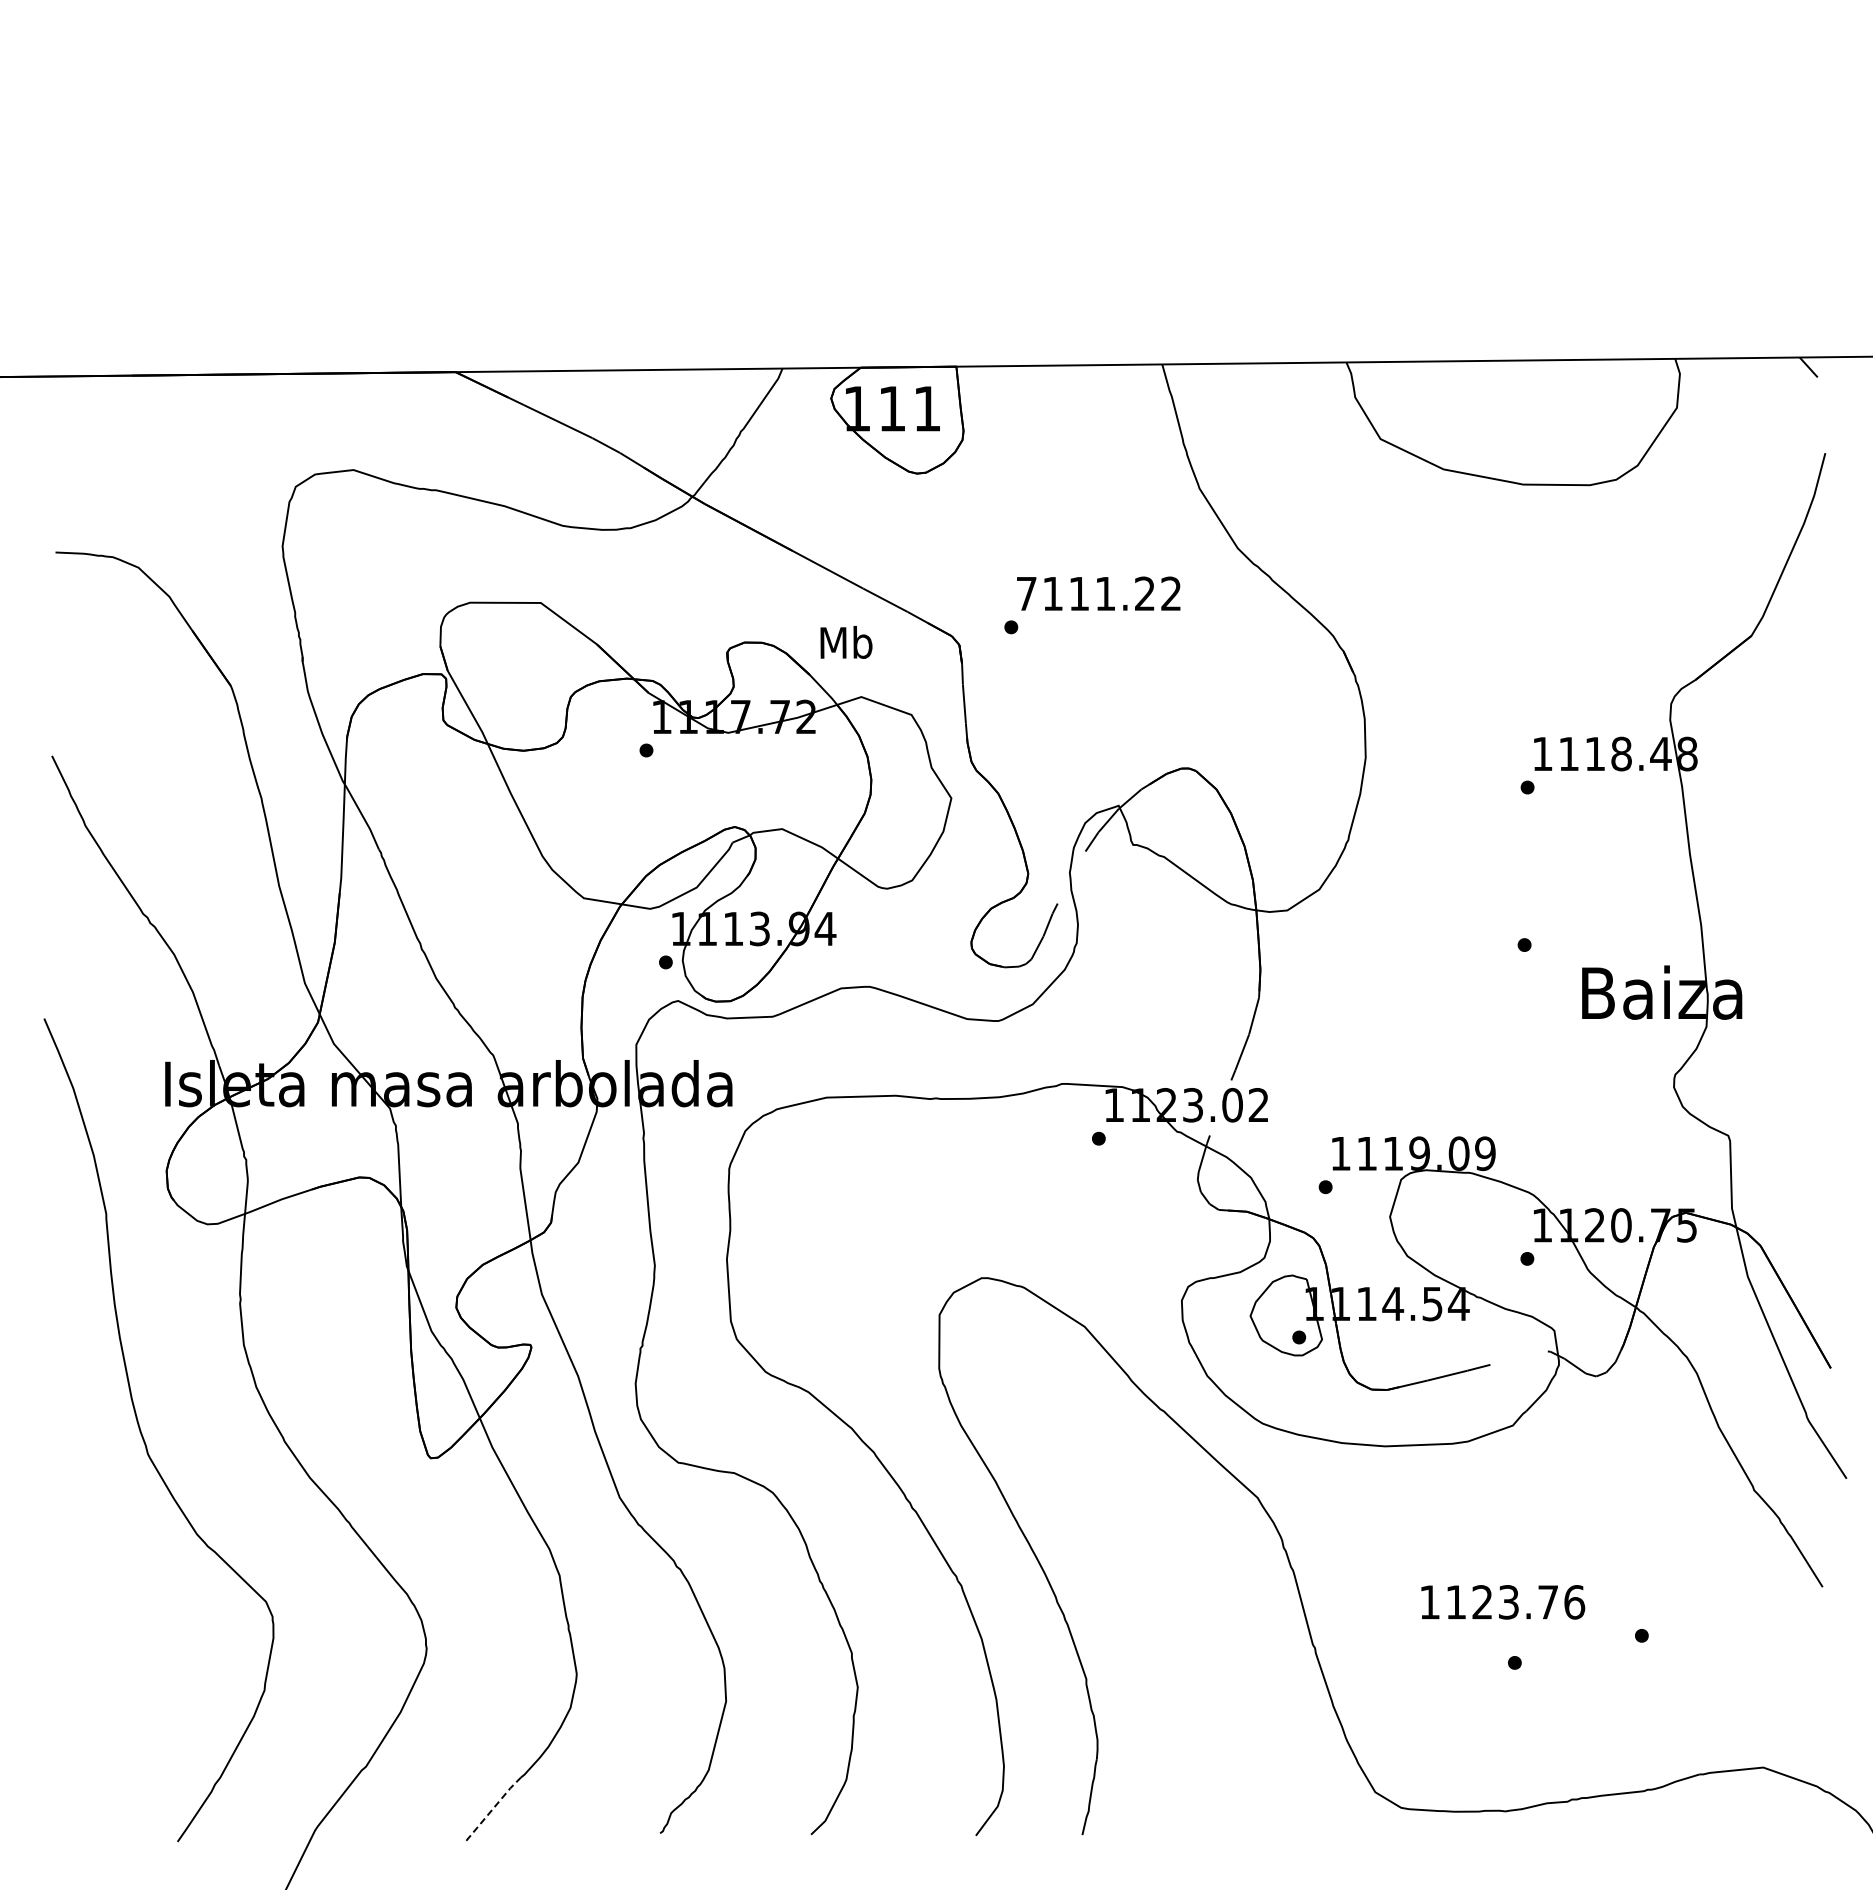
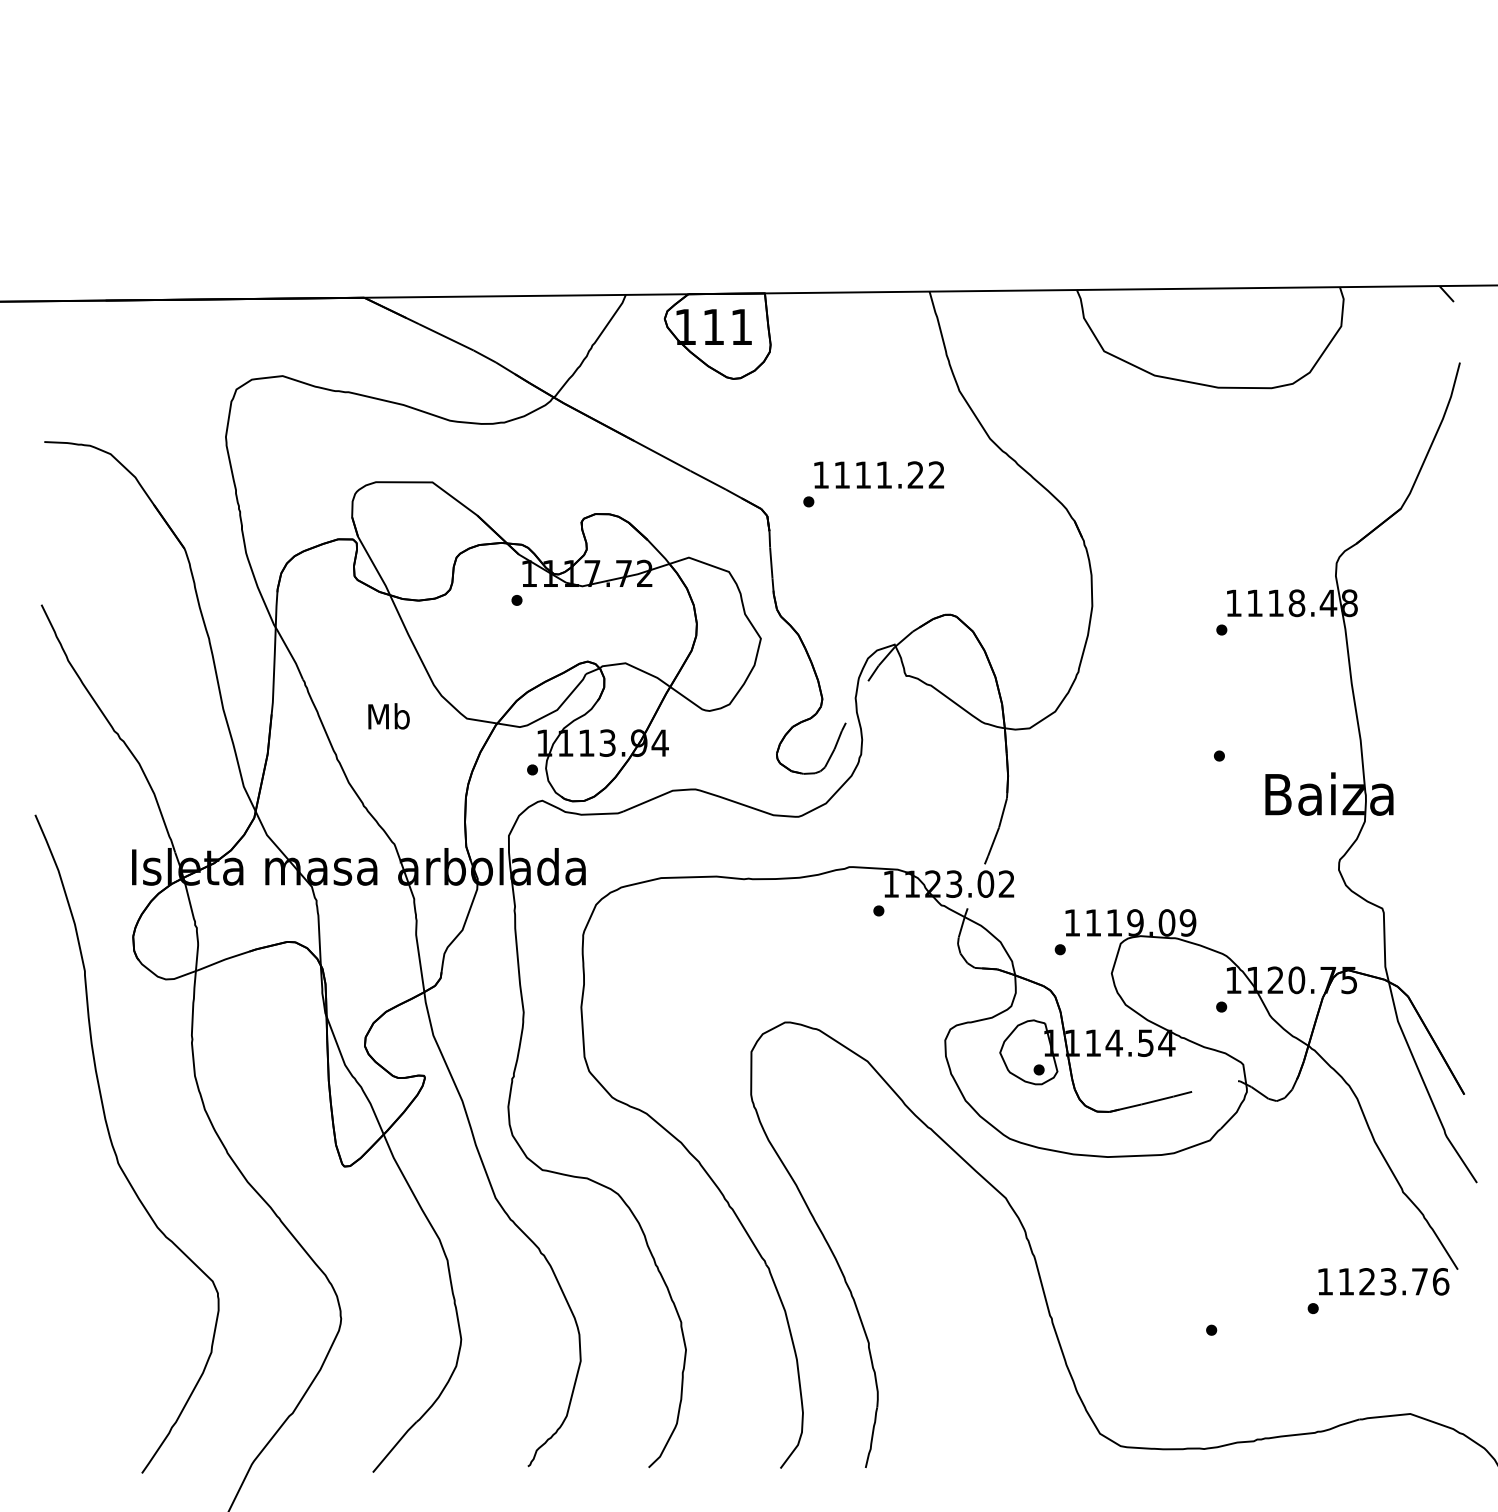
text: (1026, 593) -> (820, 474), 7111.22 -> 1111.22
text: (846, 642) -> (389, 716), moved
text: (1503, 1602) -> (1384, 1281), moved
line: (493, 1808) -> (394, 1446), dashed -> solid

